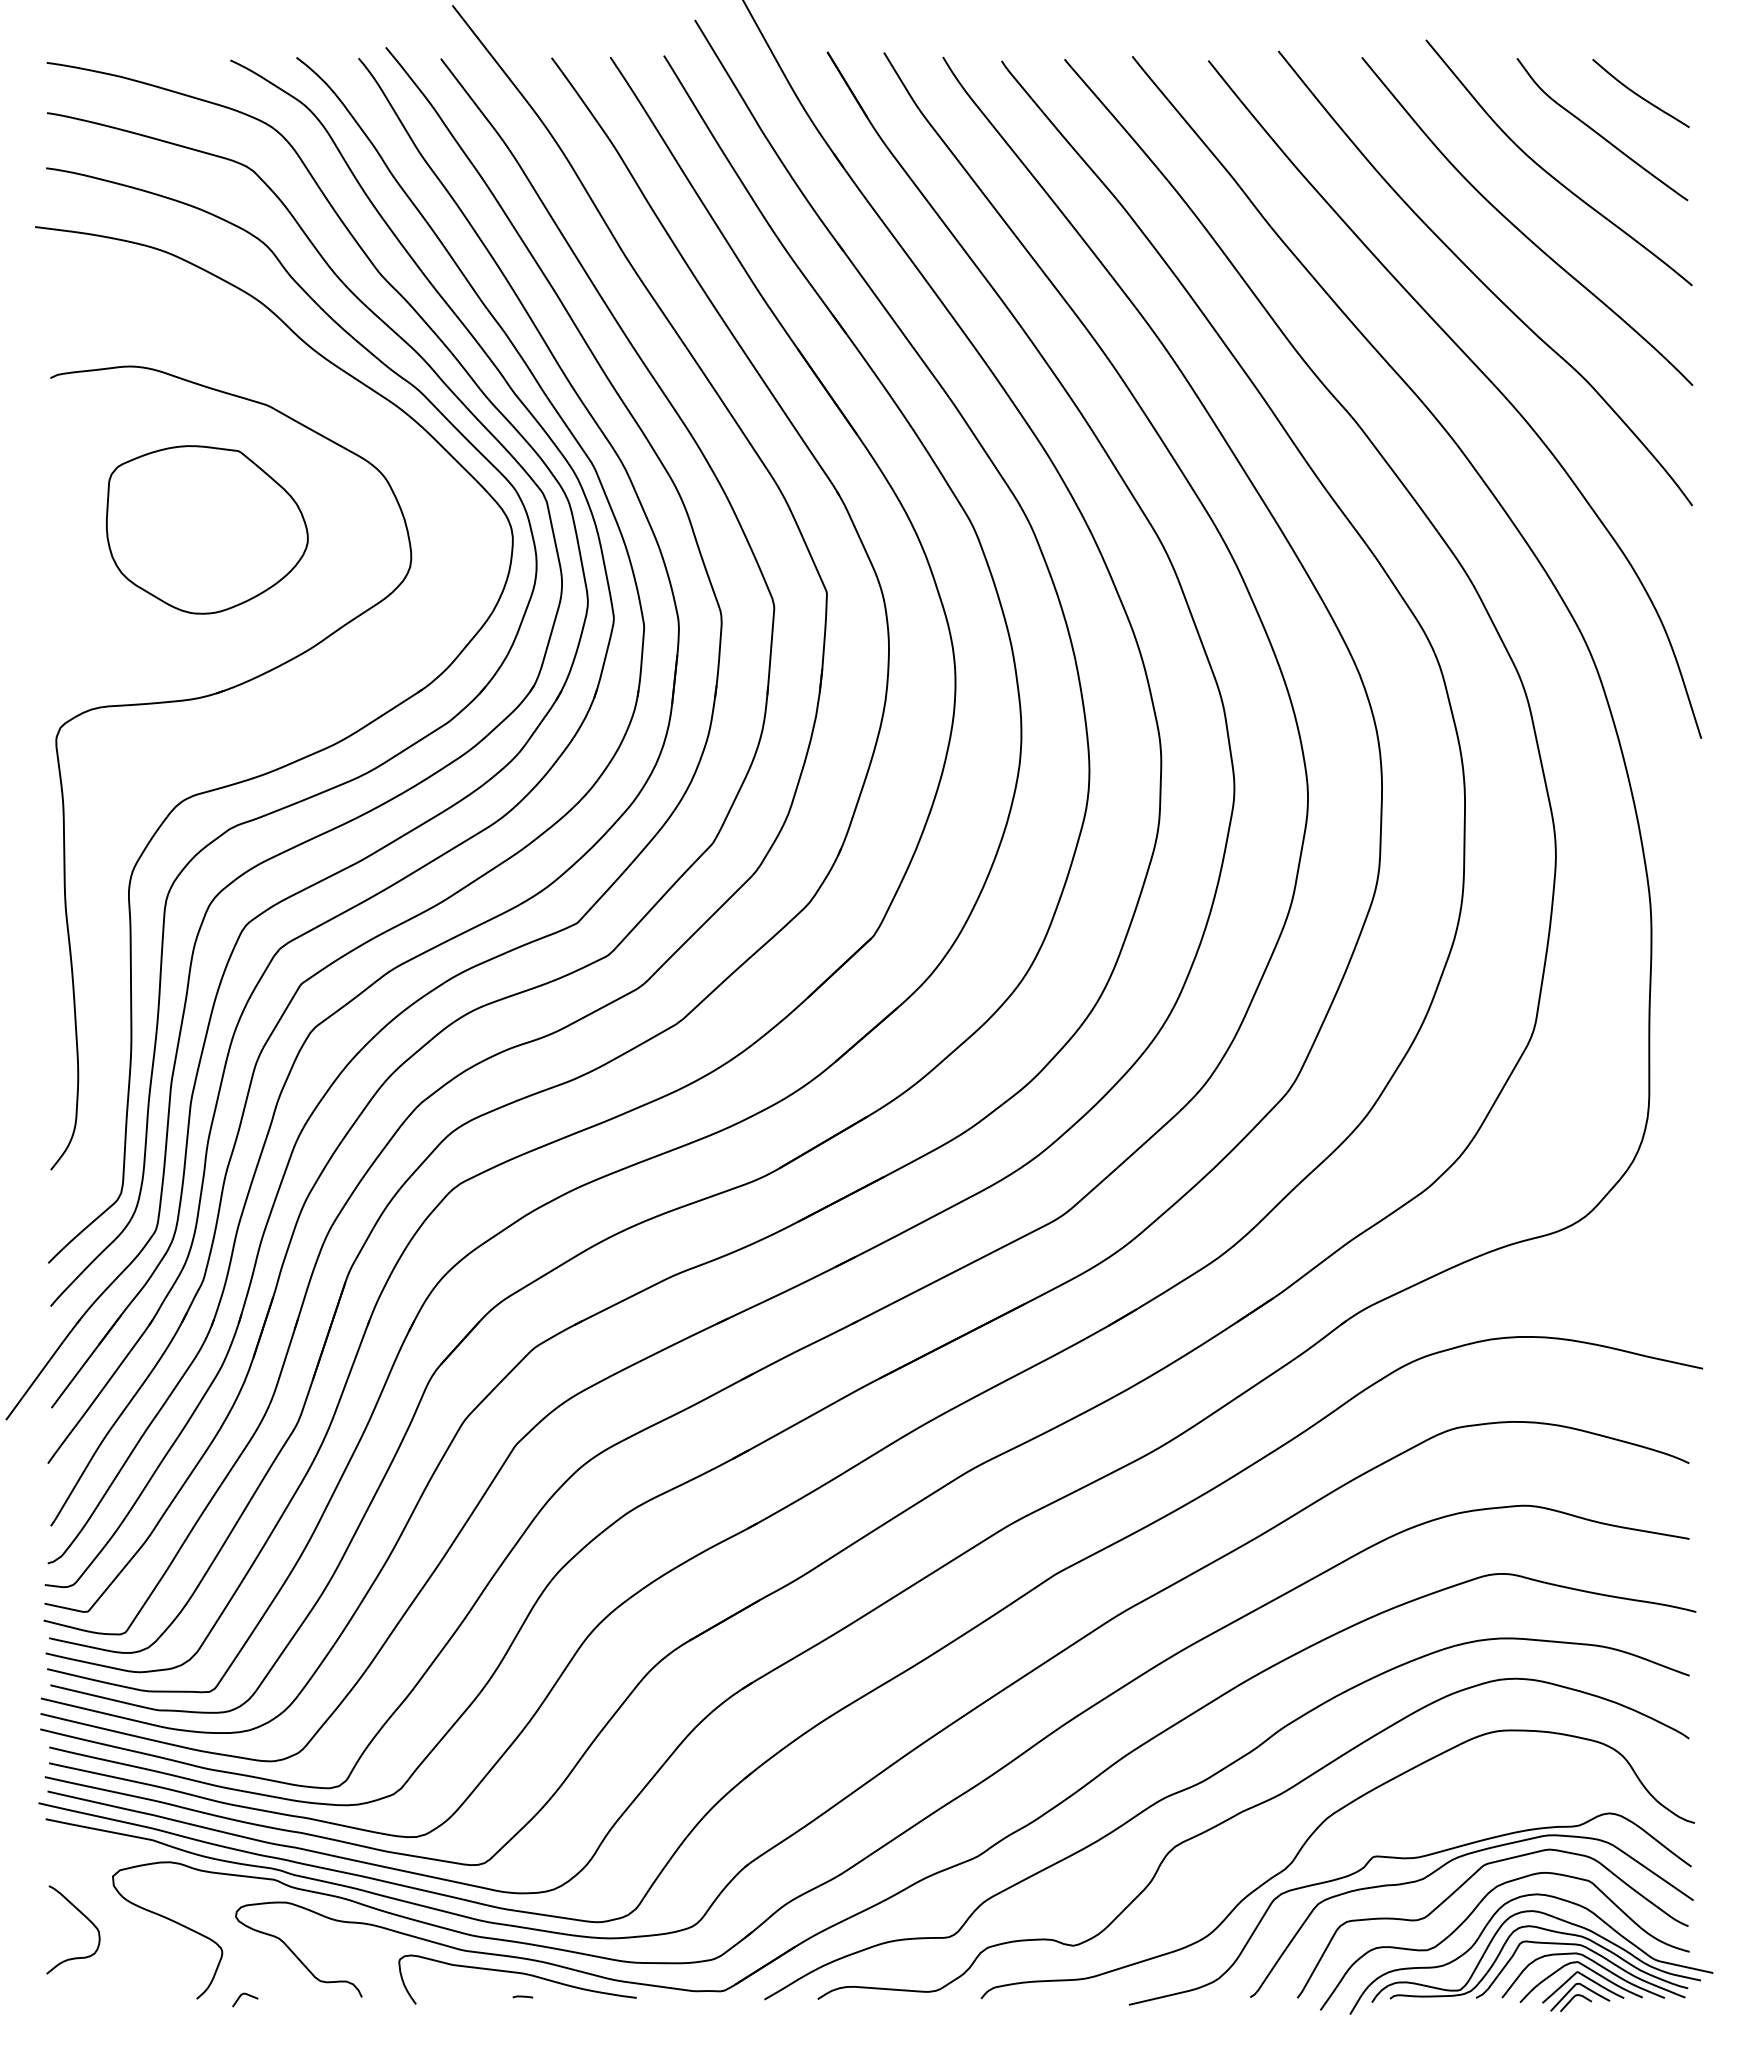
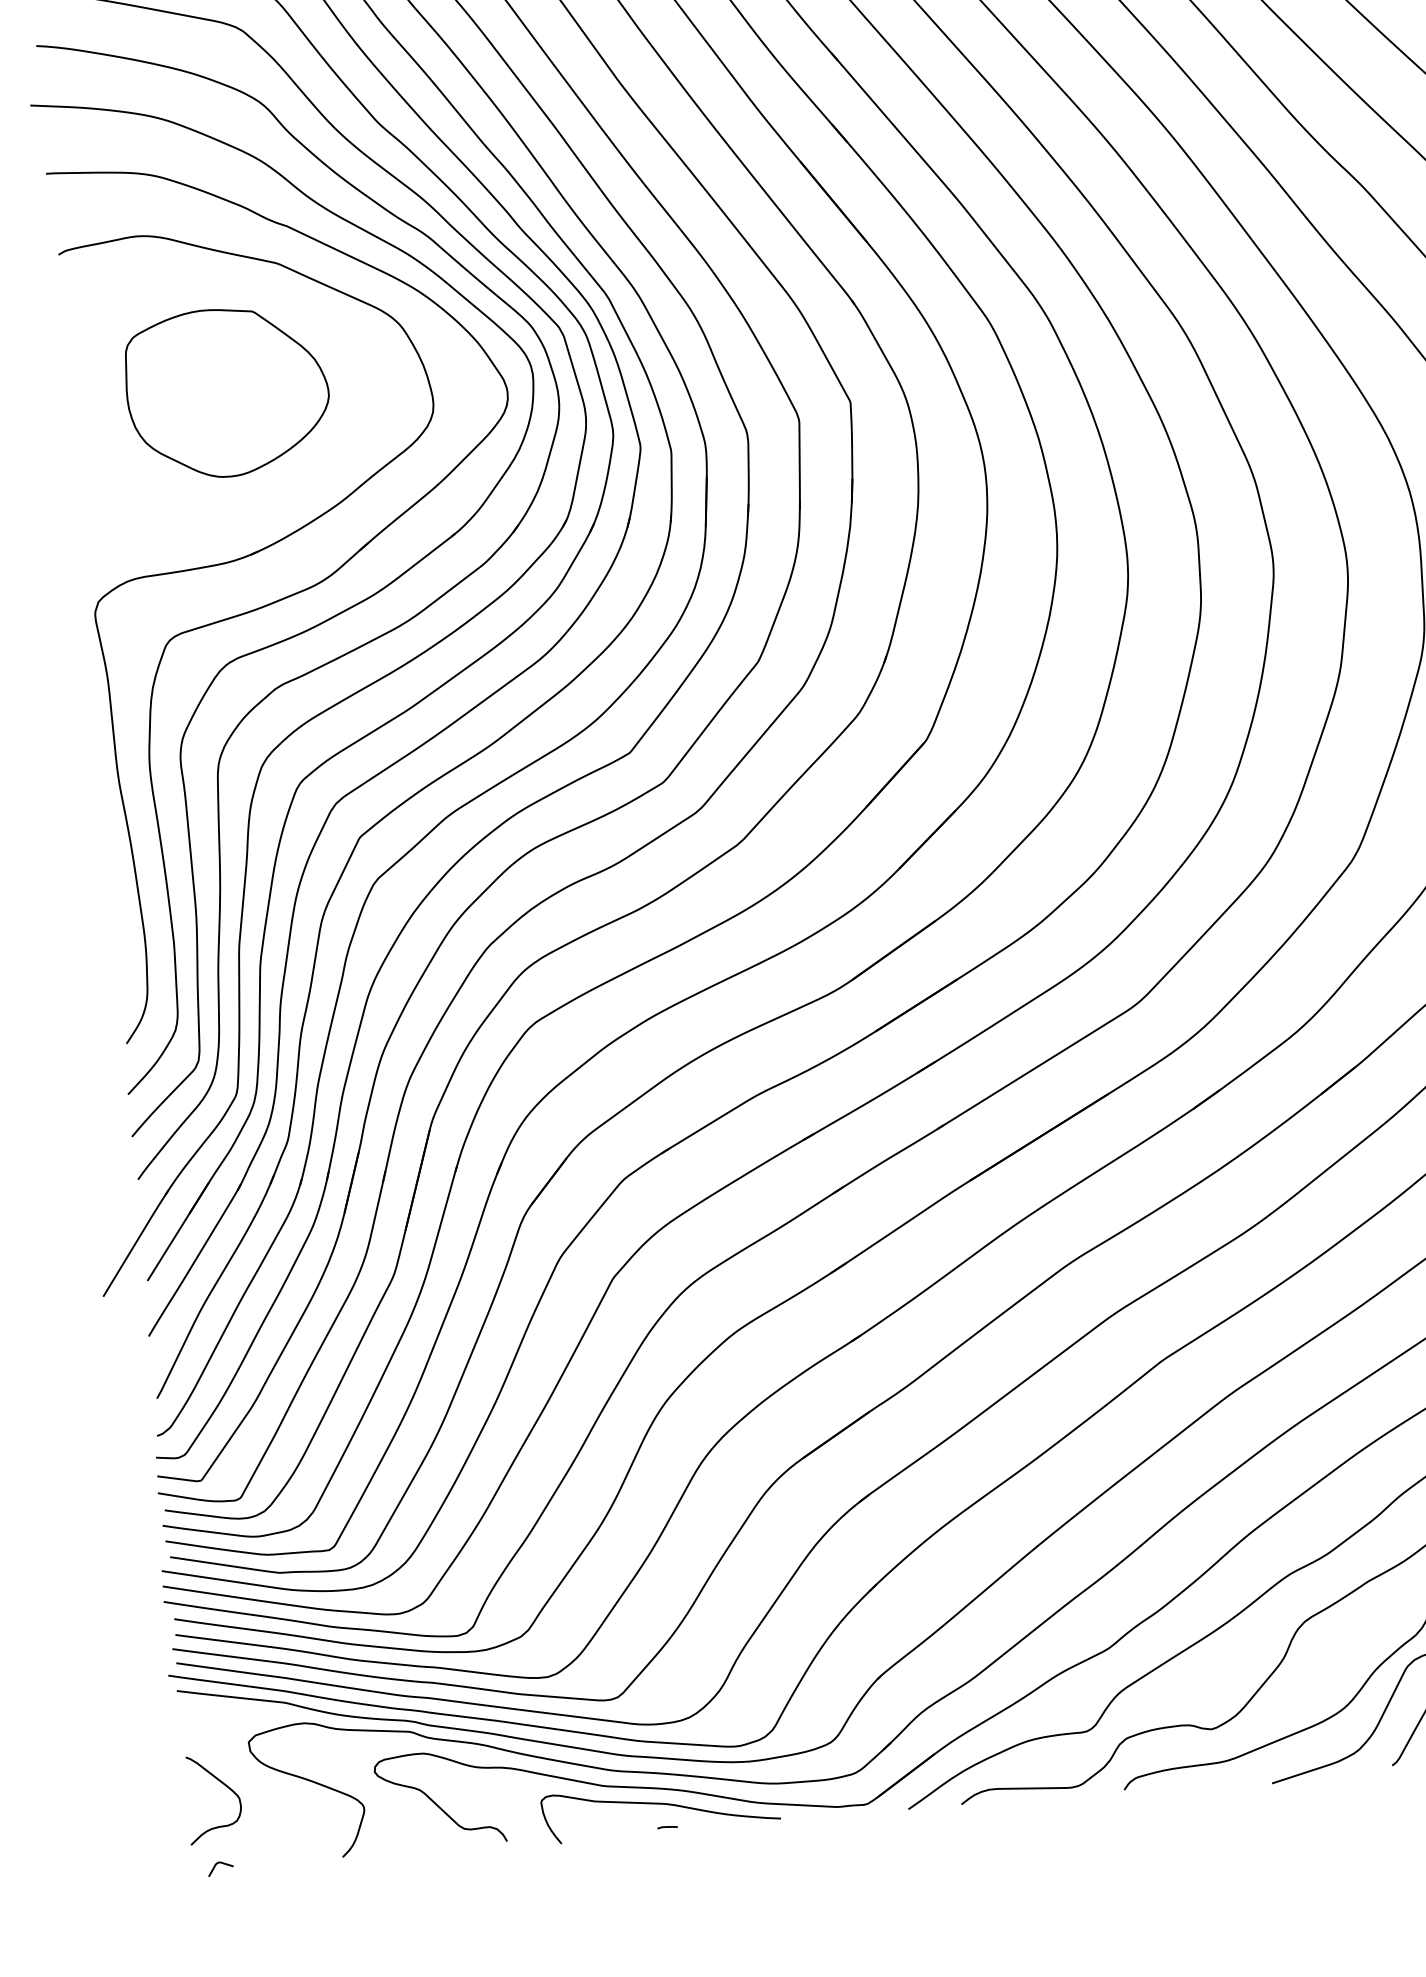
part: (257, 737) -> (295, 595), added
curve: (246, 1995) -> (221, 1864), moved

